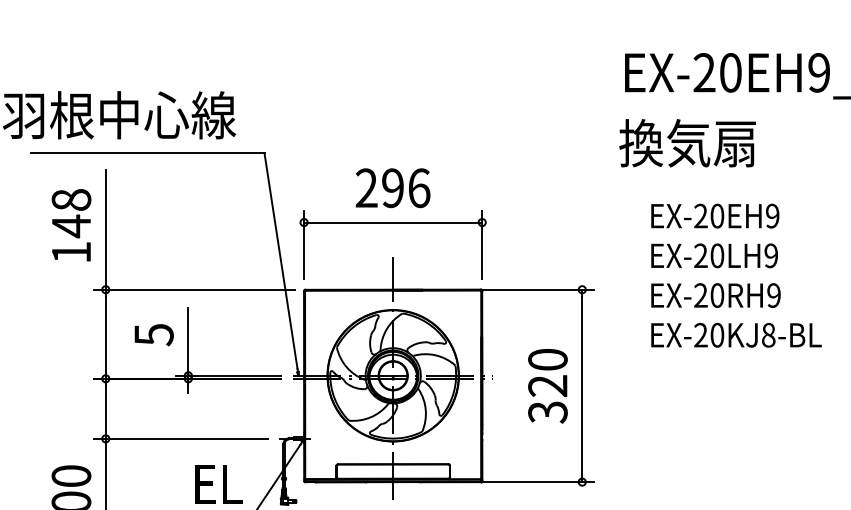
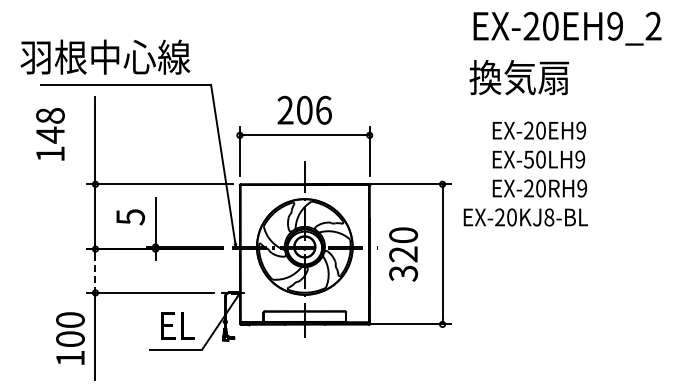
text: (392, 187) -> (304, 109), 296 -> 206
text: (71, 225) -> (50, 134), moved
text: (700, 255) -> (528, 159), EX-20LH9 -> EX-50LH9
text: (735, 335) -> (525, 217), moved
text: (547, 386) -> (403, 254), moved
line: (105, 409) -> (95, 271), solid -> dashed

